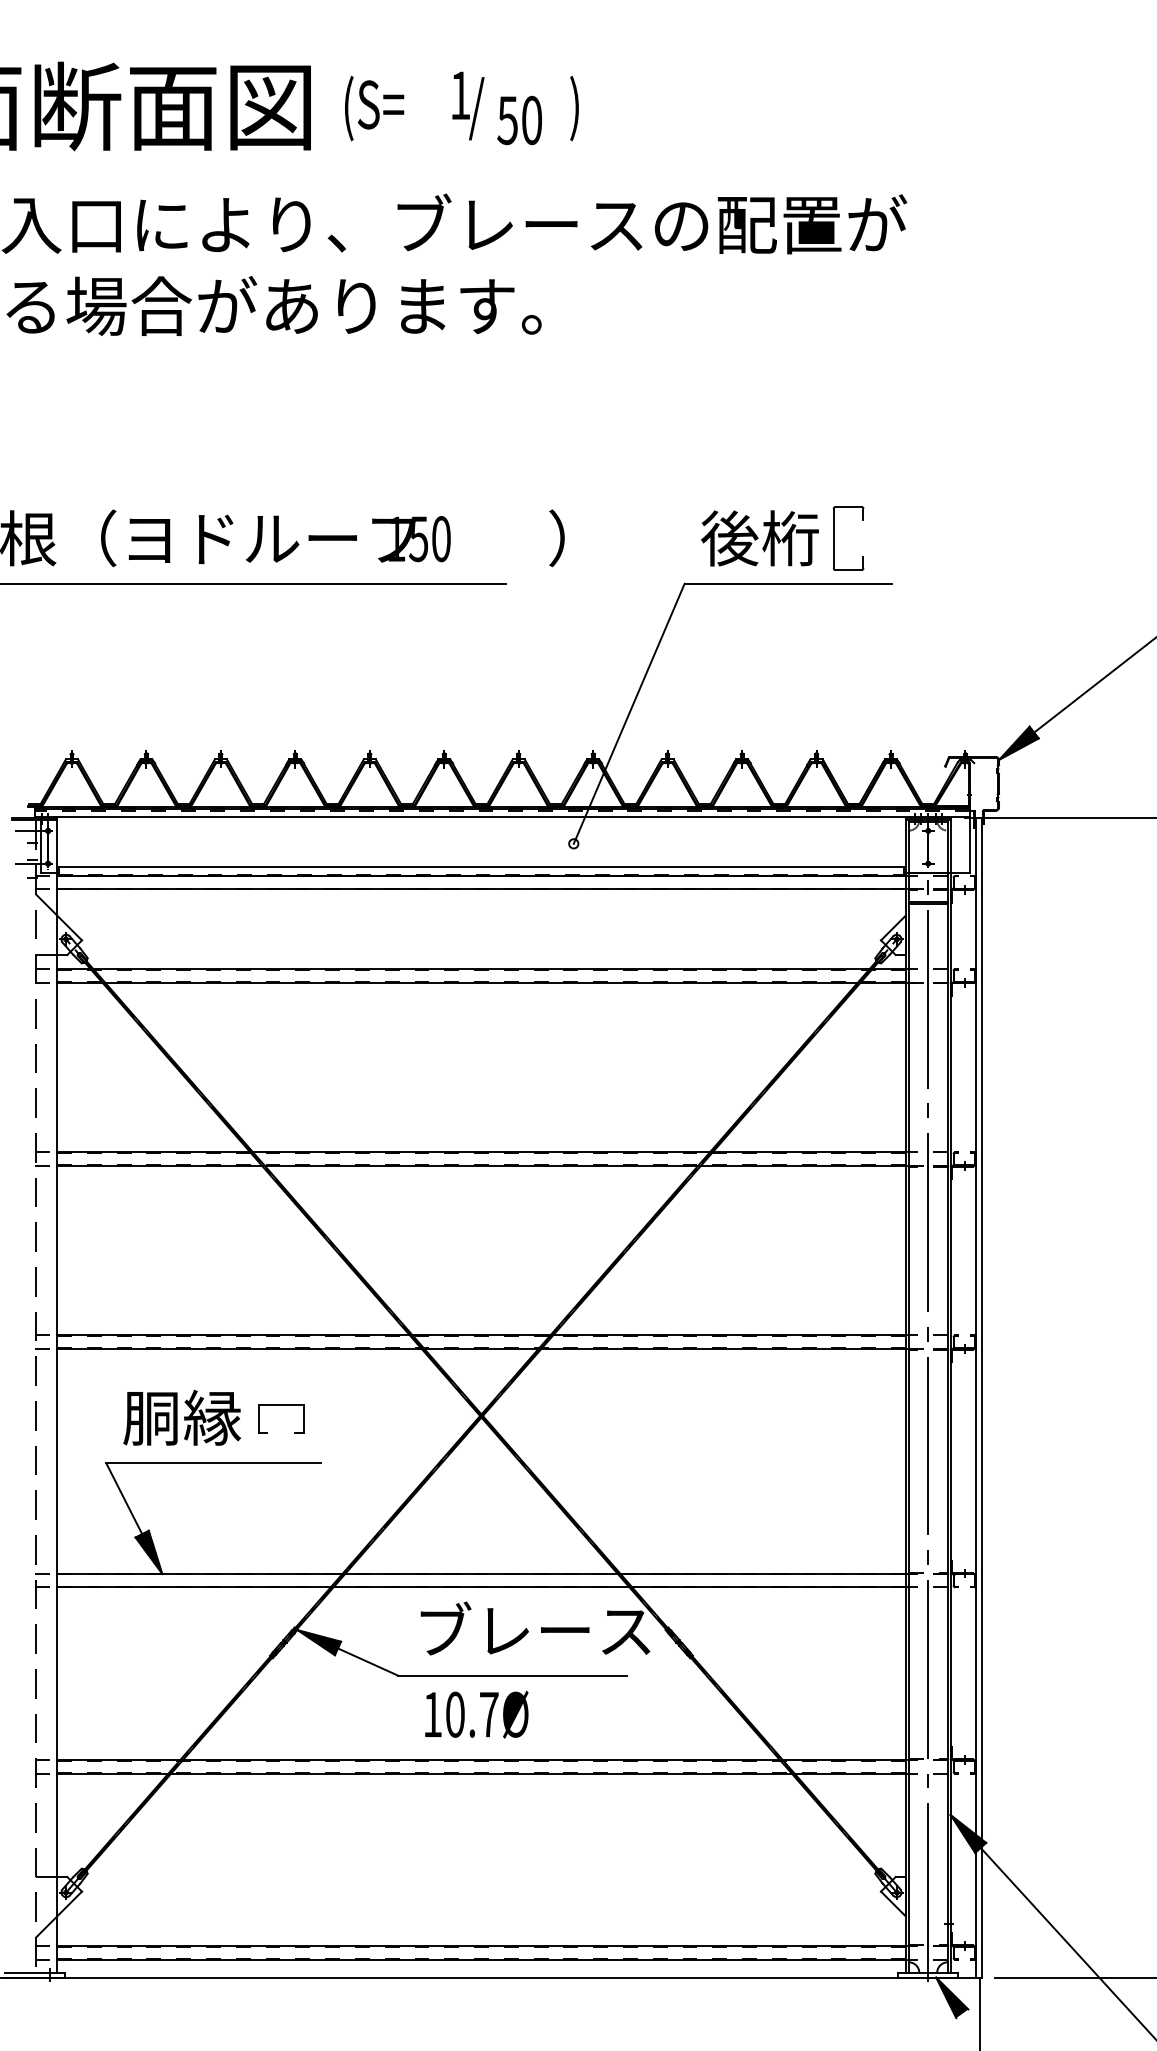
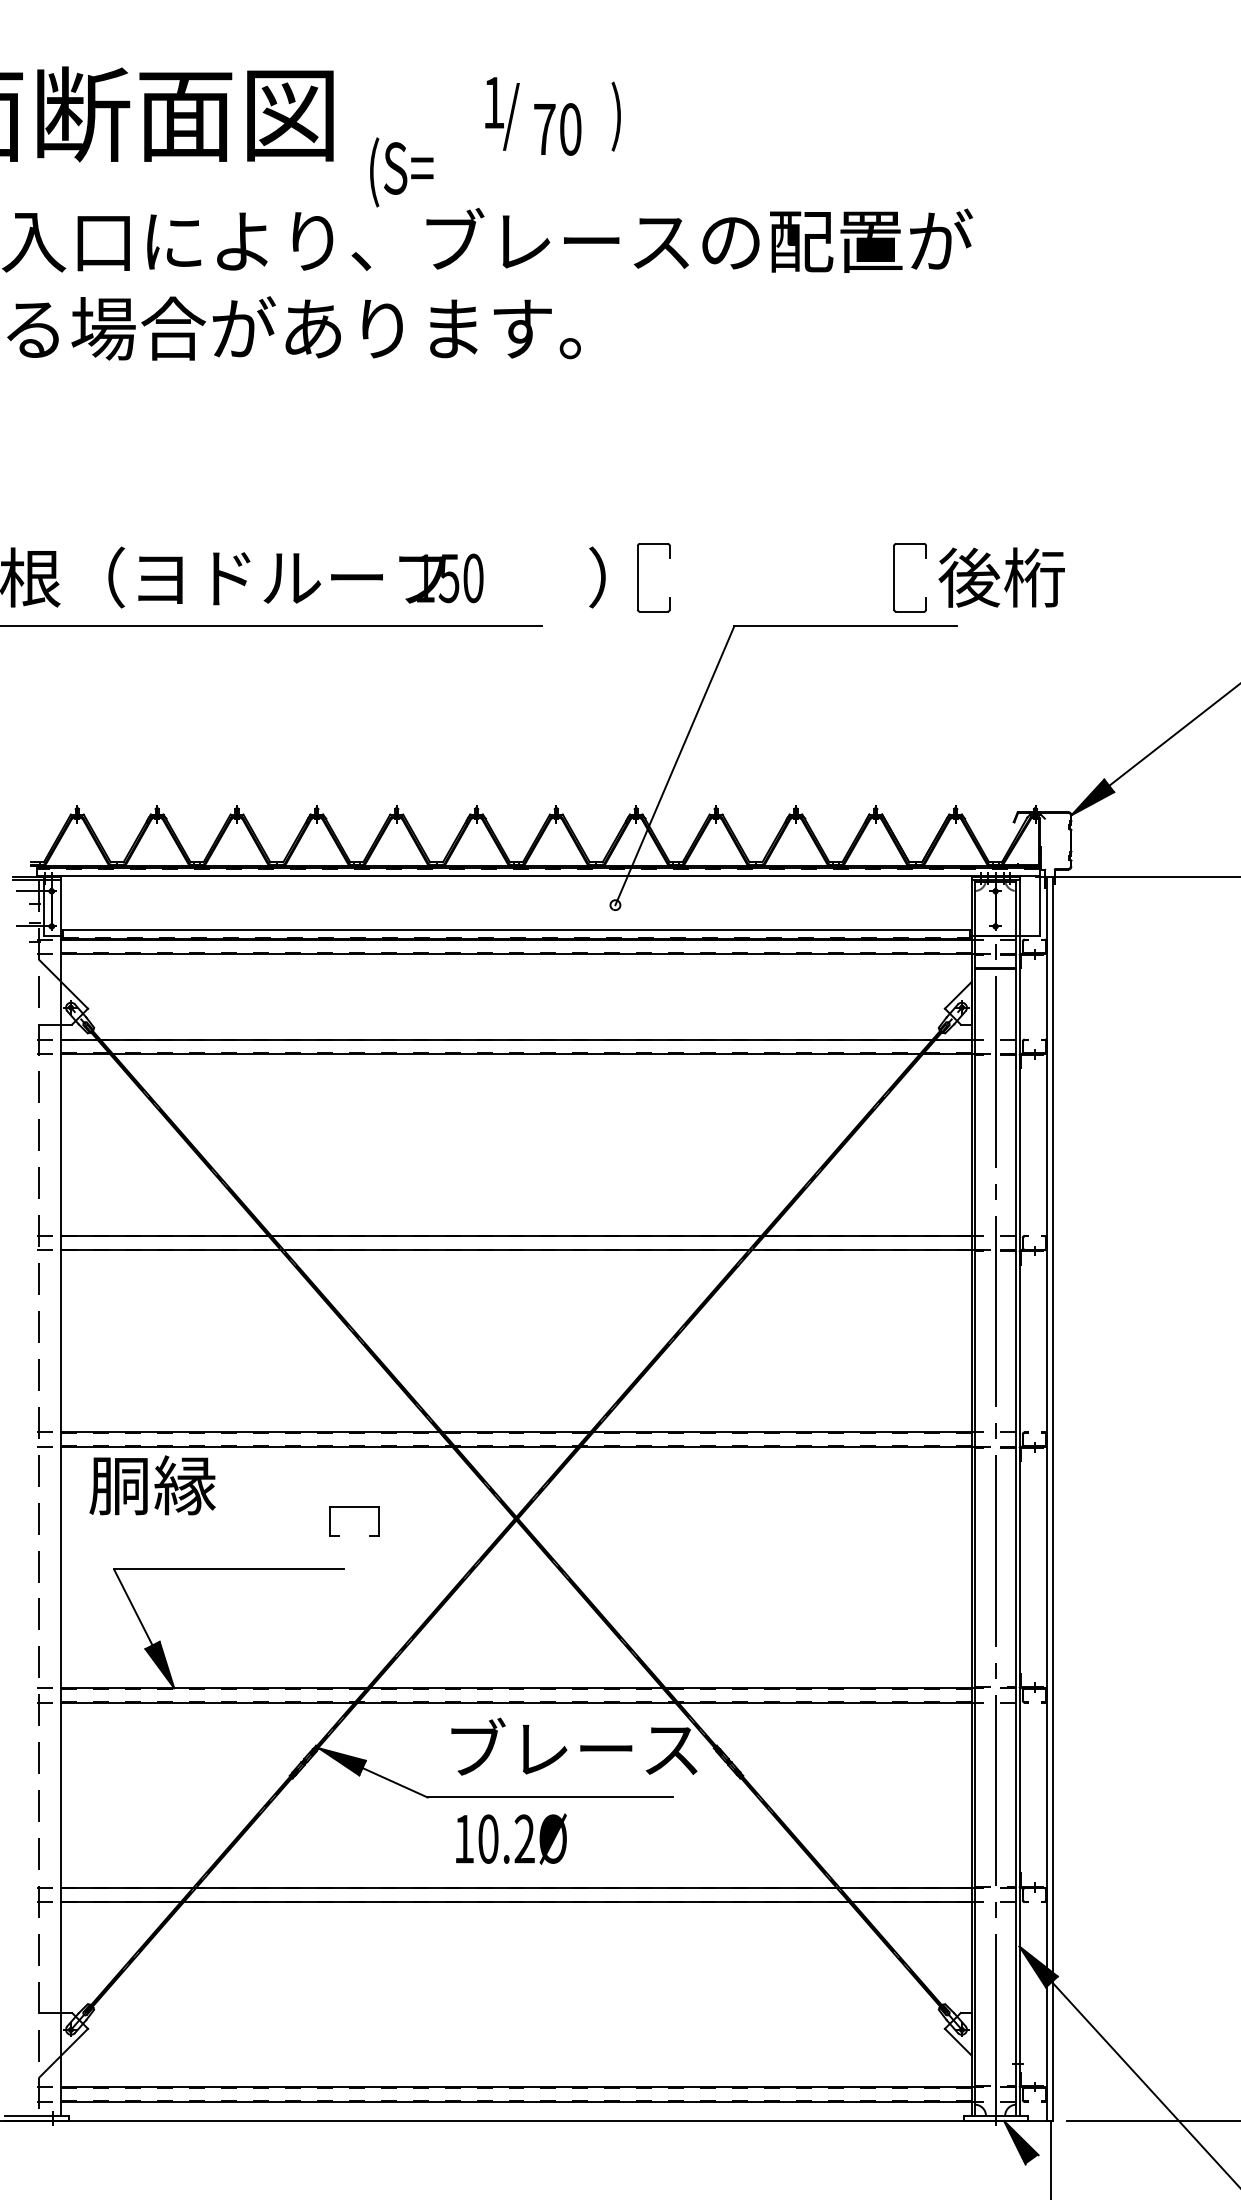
text: (374, 108) -> (401, 172), moved
text: (507, 120) -> (544, 129), 50 -> 70
part: (595, 538) -> (638, 577), added
text: (759, 538) -> (1001, 577), moved
part: (281, 1405) -> (354, 1507), moved
text: (182, 1417) -> (152, 1484), moved
text: (488, 1714) -> (523, 1838), 10.7Ø -> 10.2Ø

